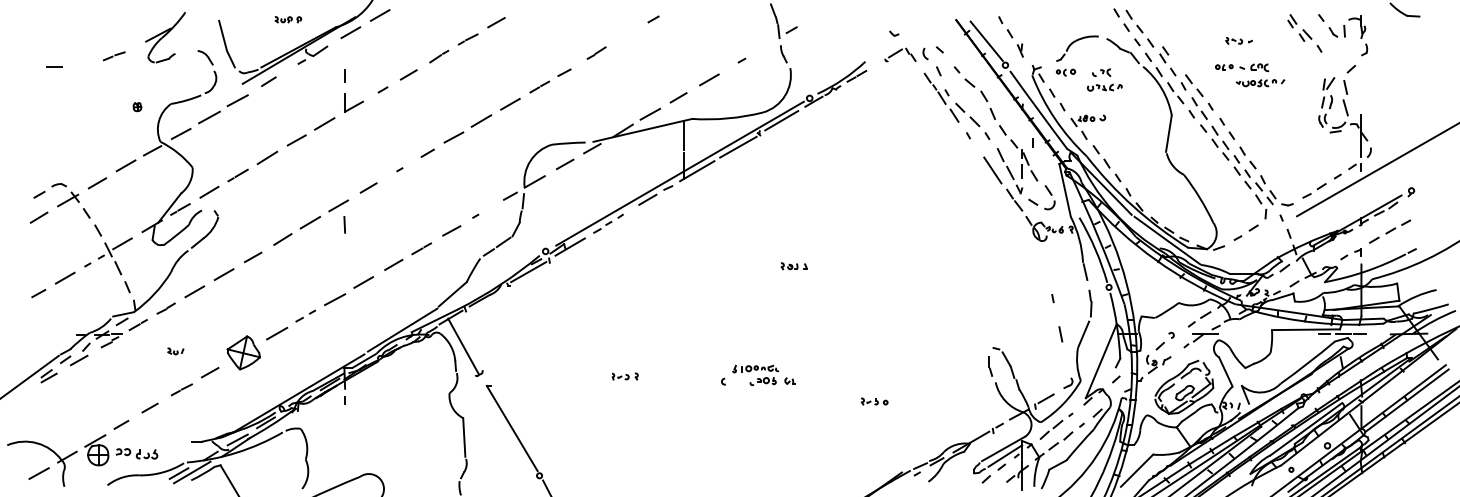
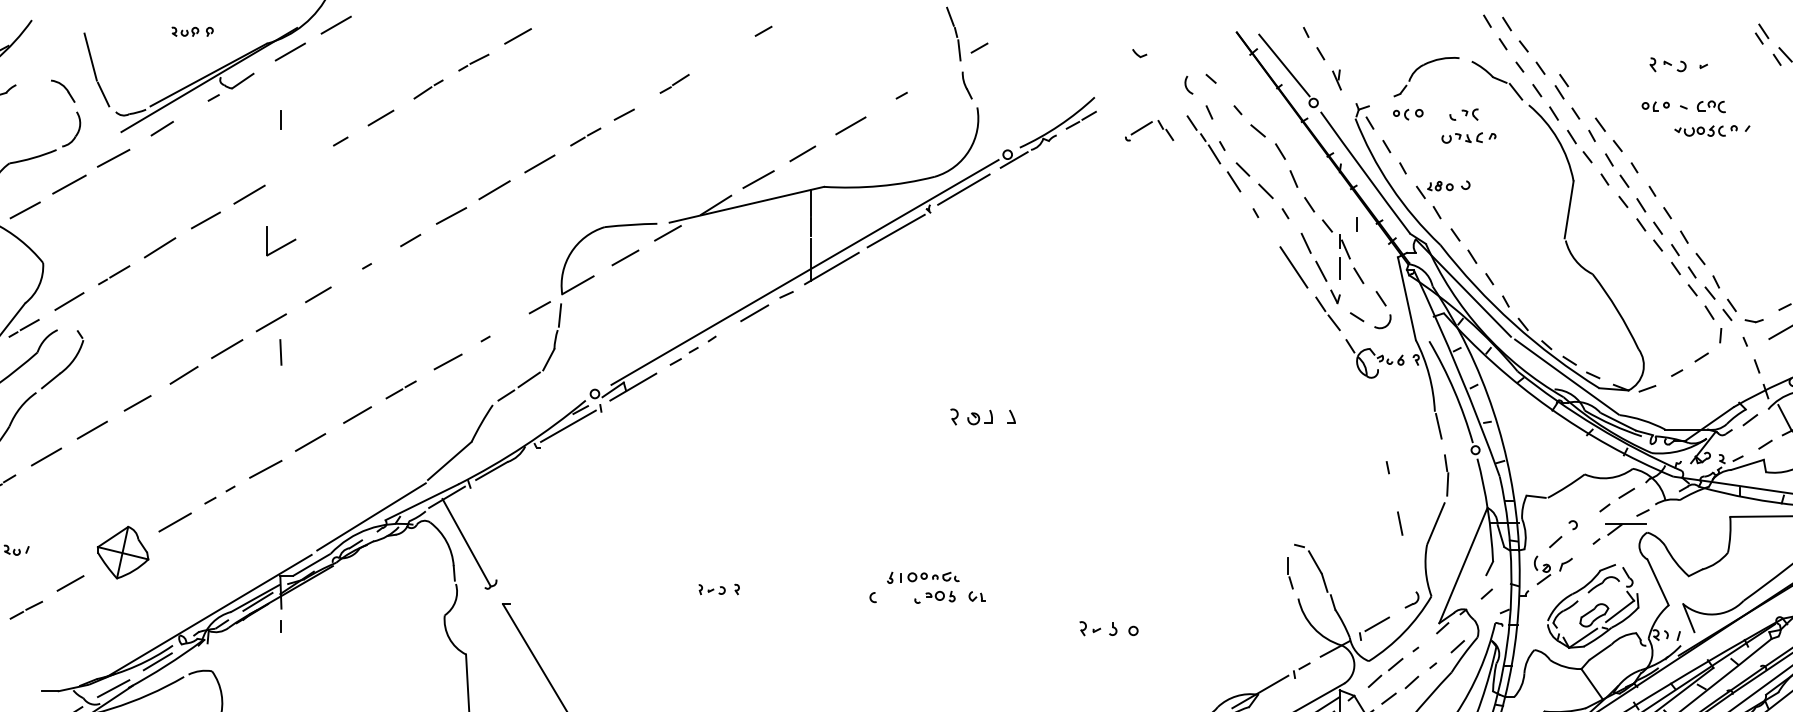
part: (1238, 40) -> (1677, 64), size x1.4
part: (900, 54) -> (1149, 129), moved
part: (353, 102) -> (280, 240), moved
part: (793, 266) -> (982, 417), size x1.6
part: (874, 401) -> (1108, 628), size x1.4

